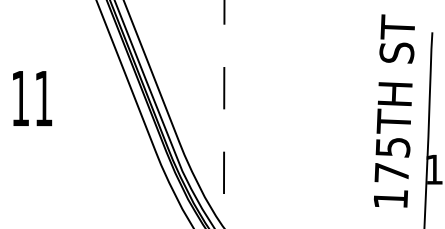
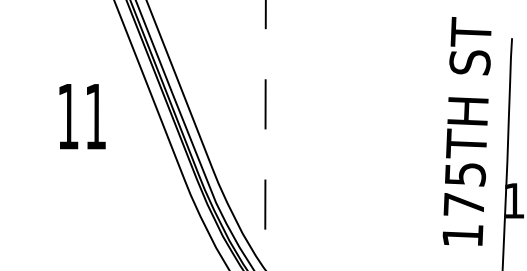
text: (32, 98) -> (82, 116), moved

